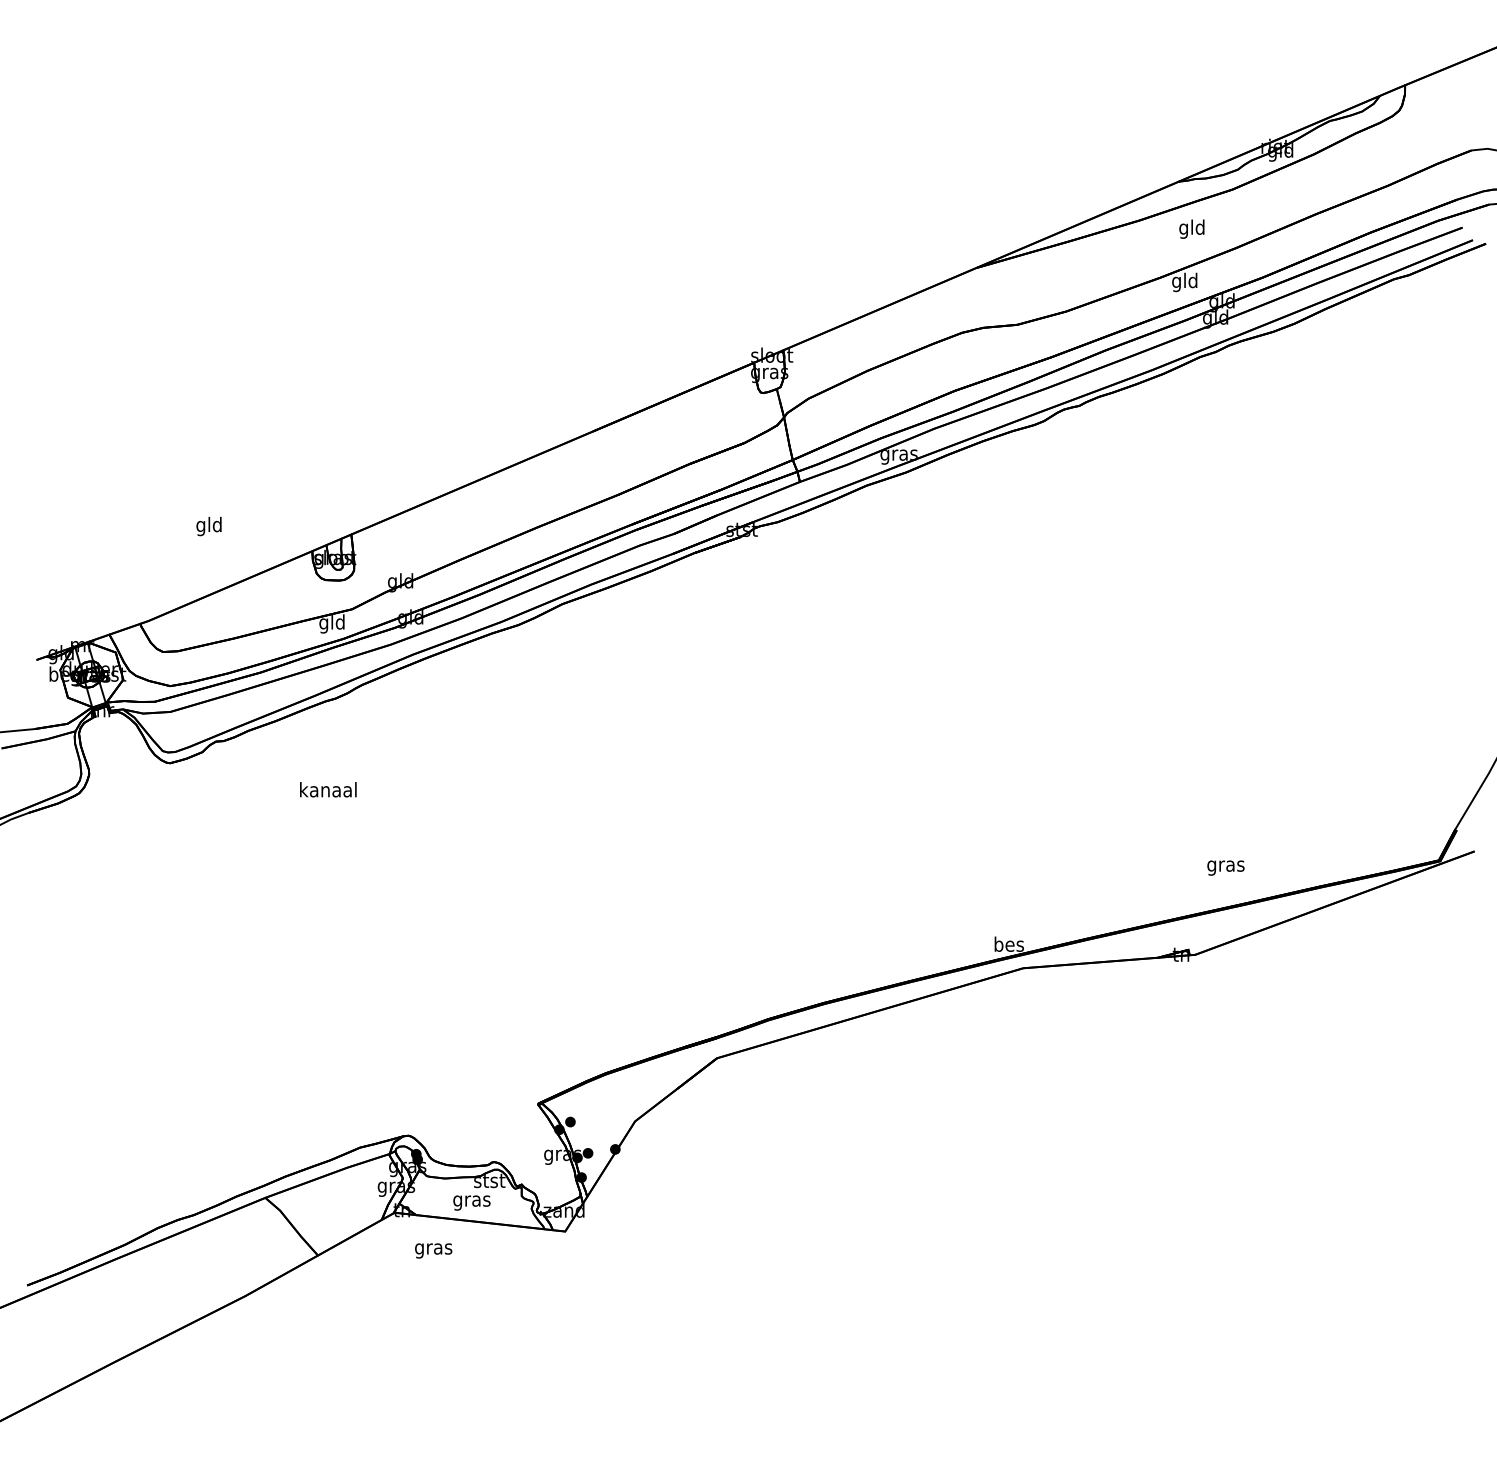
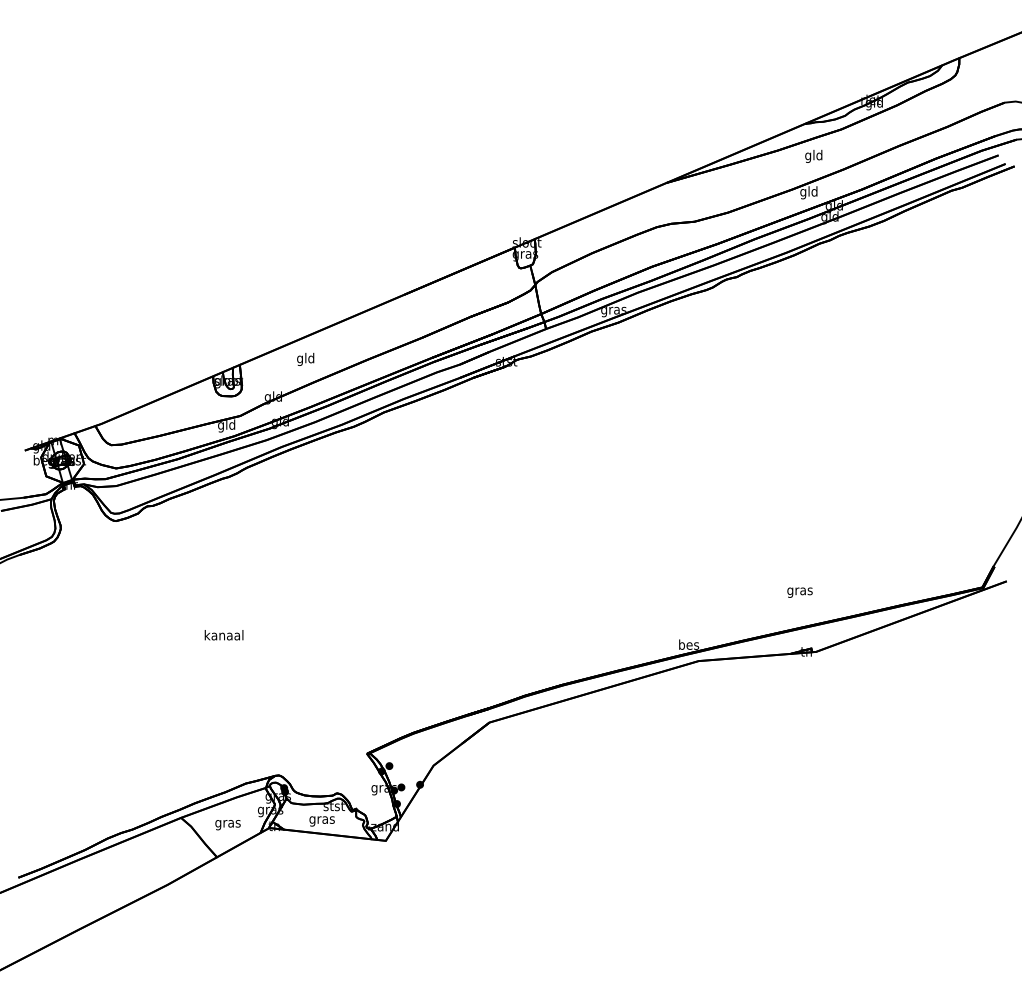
text: (208, 526) -> (305, 359), moved
text: (327, 790) -> (223, 635), moved
text: (1225, 867) -> (799, 592), moved
text: (432, 1251) -> (227, 825), moved

